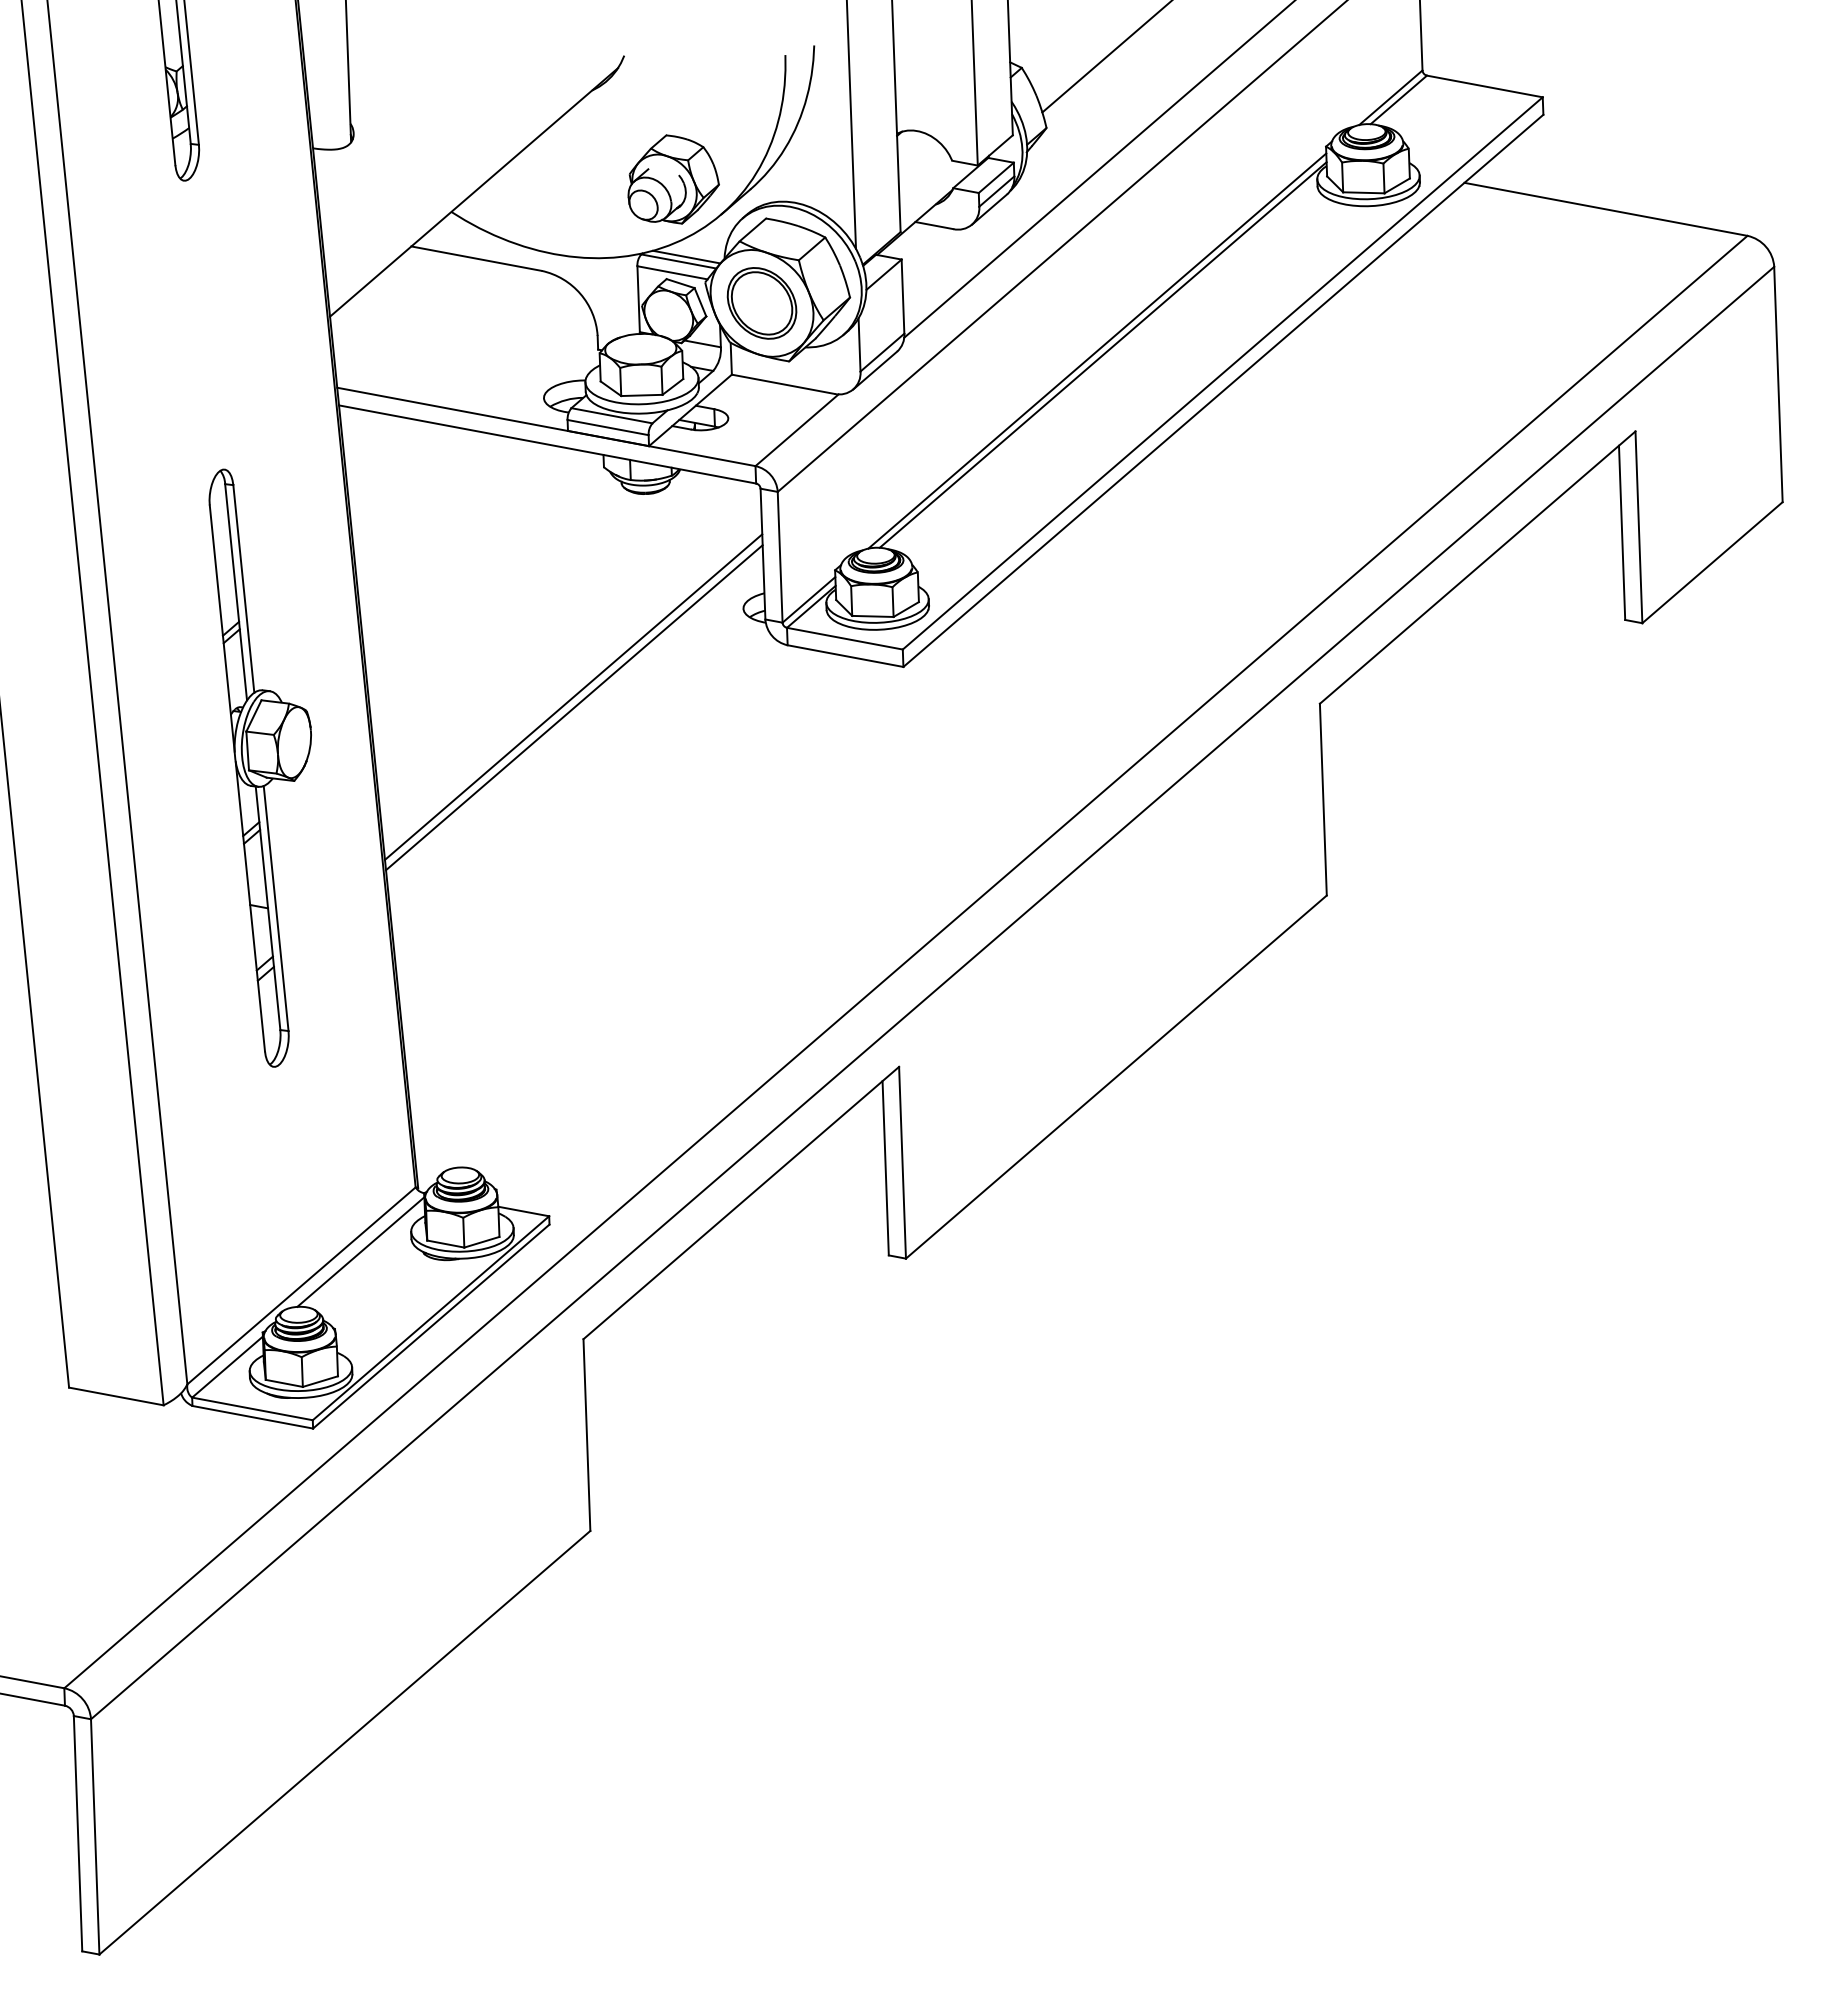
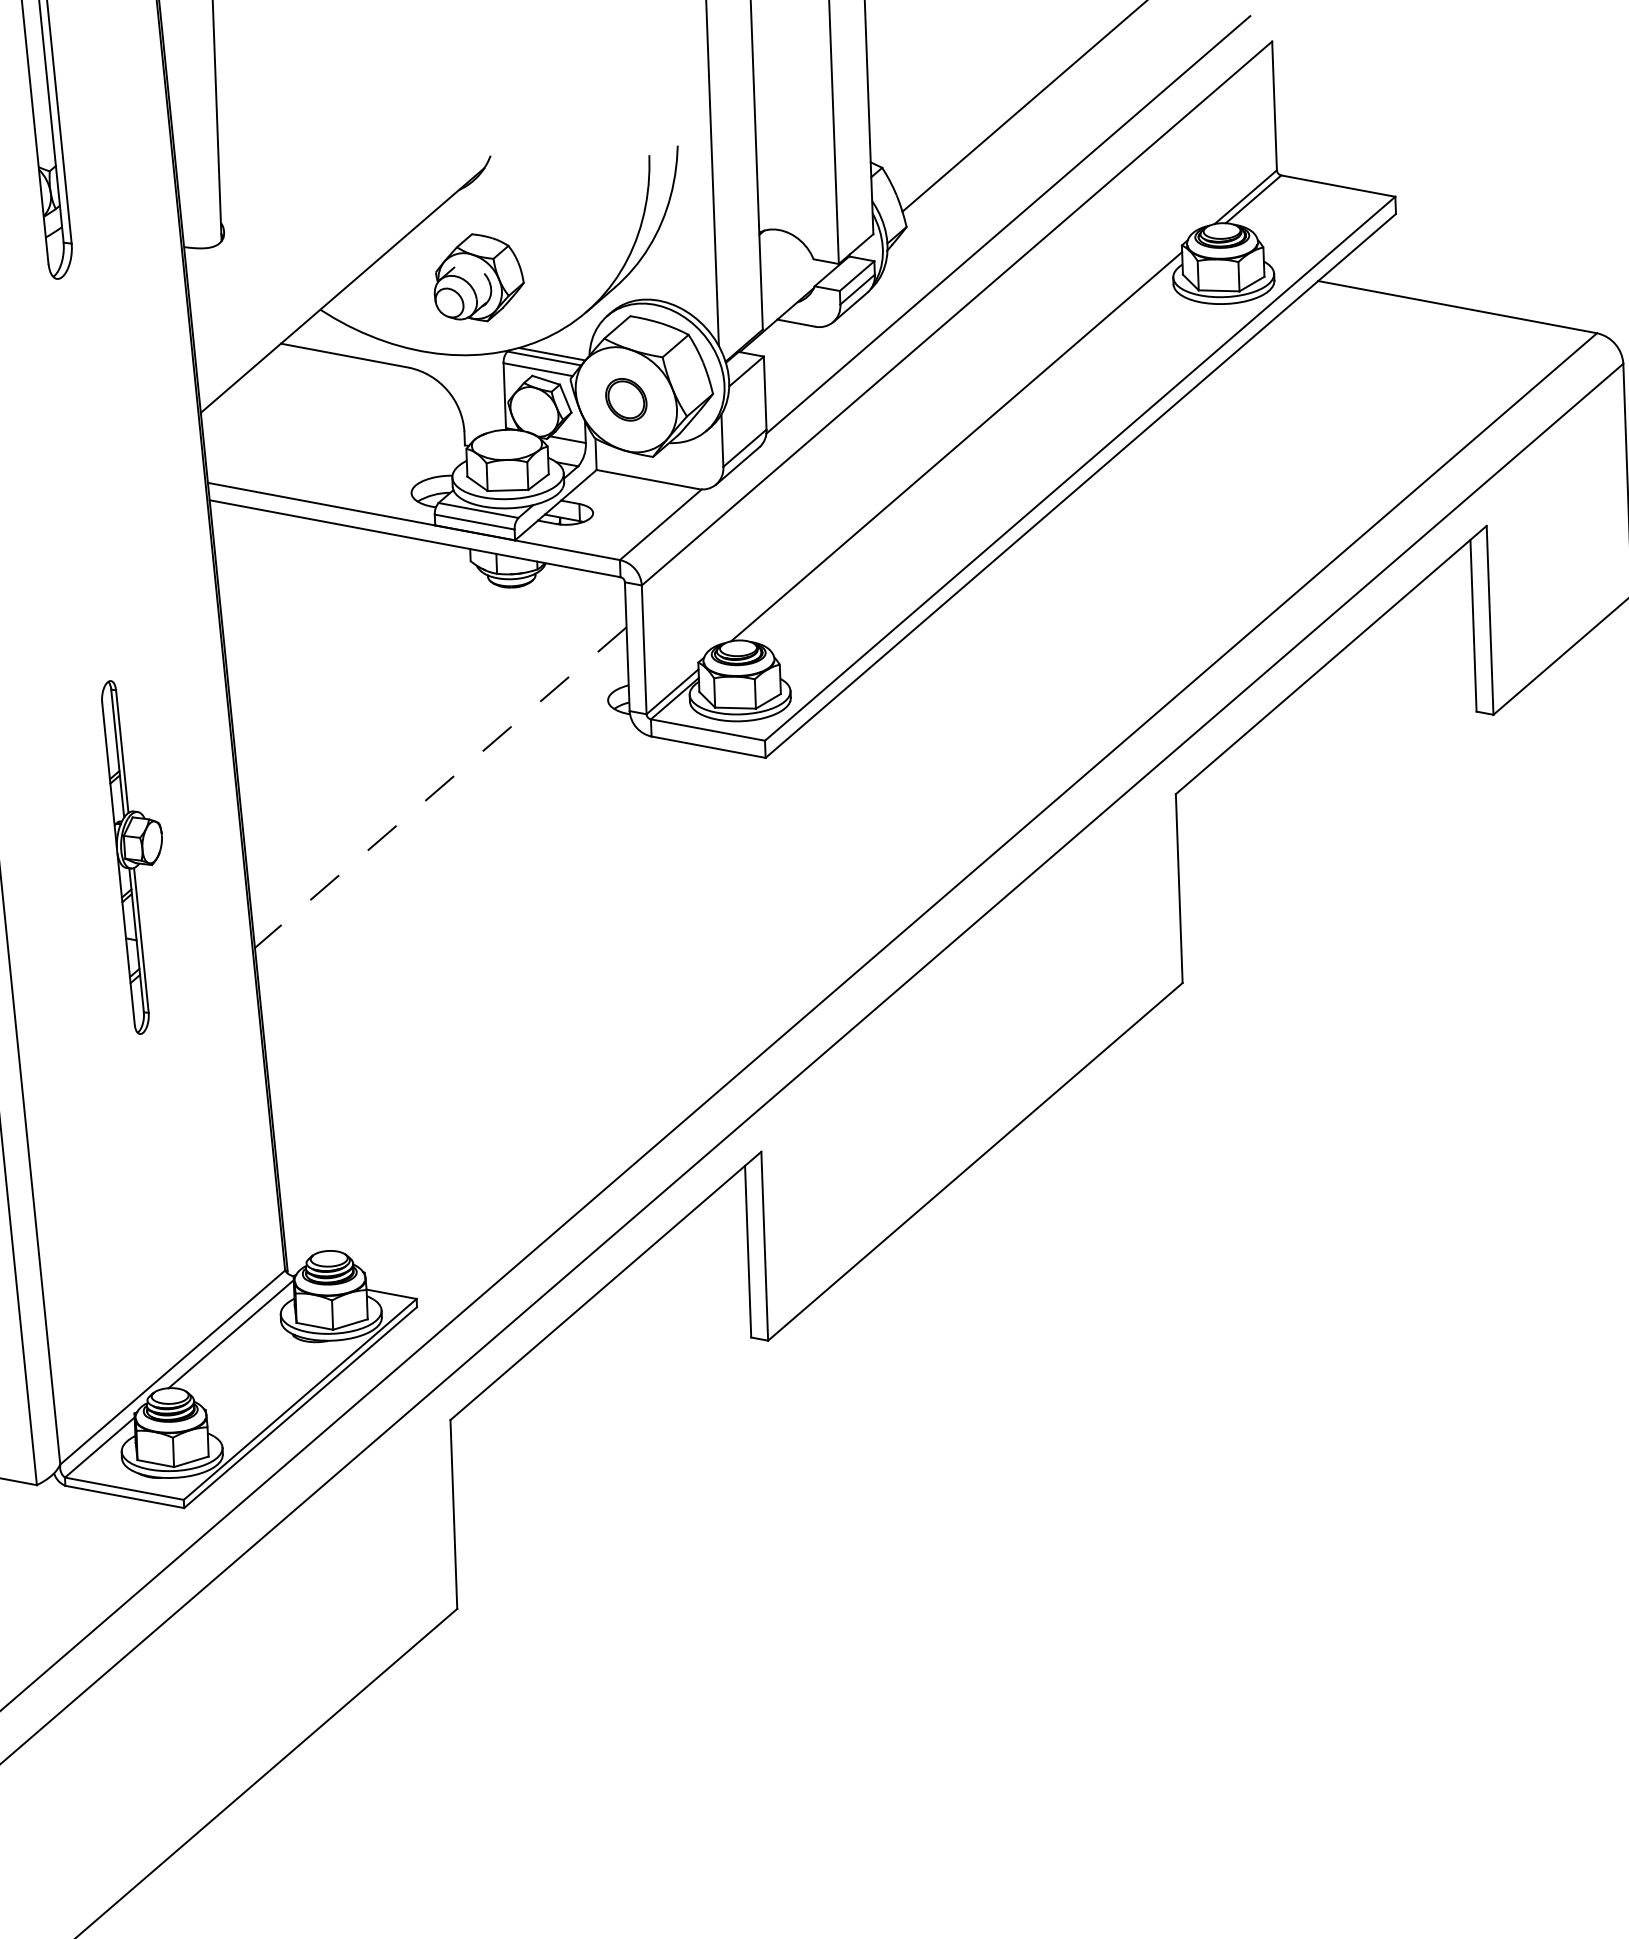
part: (673, 179) -> (479, 277), moved
part: (761, 303) -> (625, 399), size x0.6
line: (1102, 354) -> (961, 450), removed
line: (573, 697) -> (440, 787), solid -> dashed
line: (574, 707) -> (441, 797), removed
part: (259, 767) -> (131, 856), size x0.6

